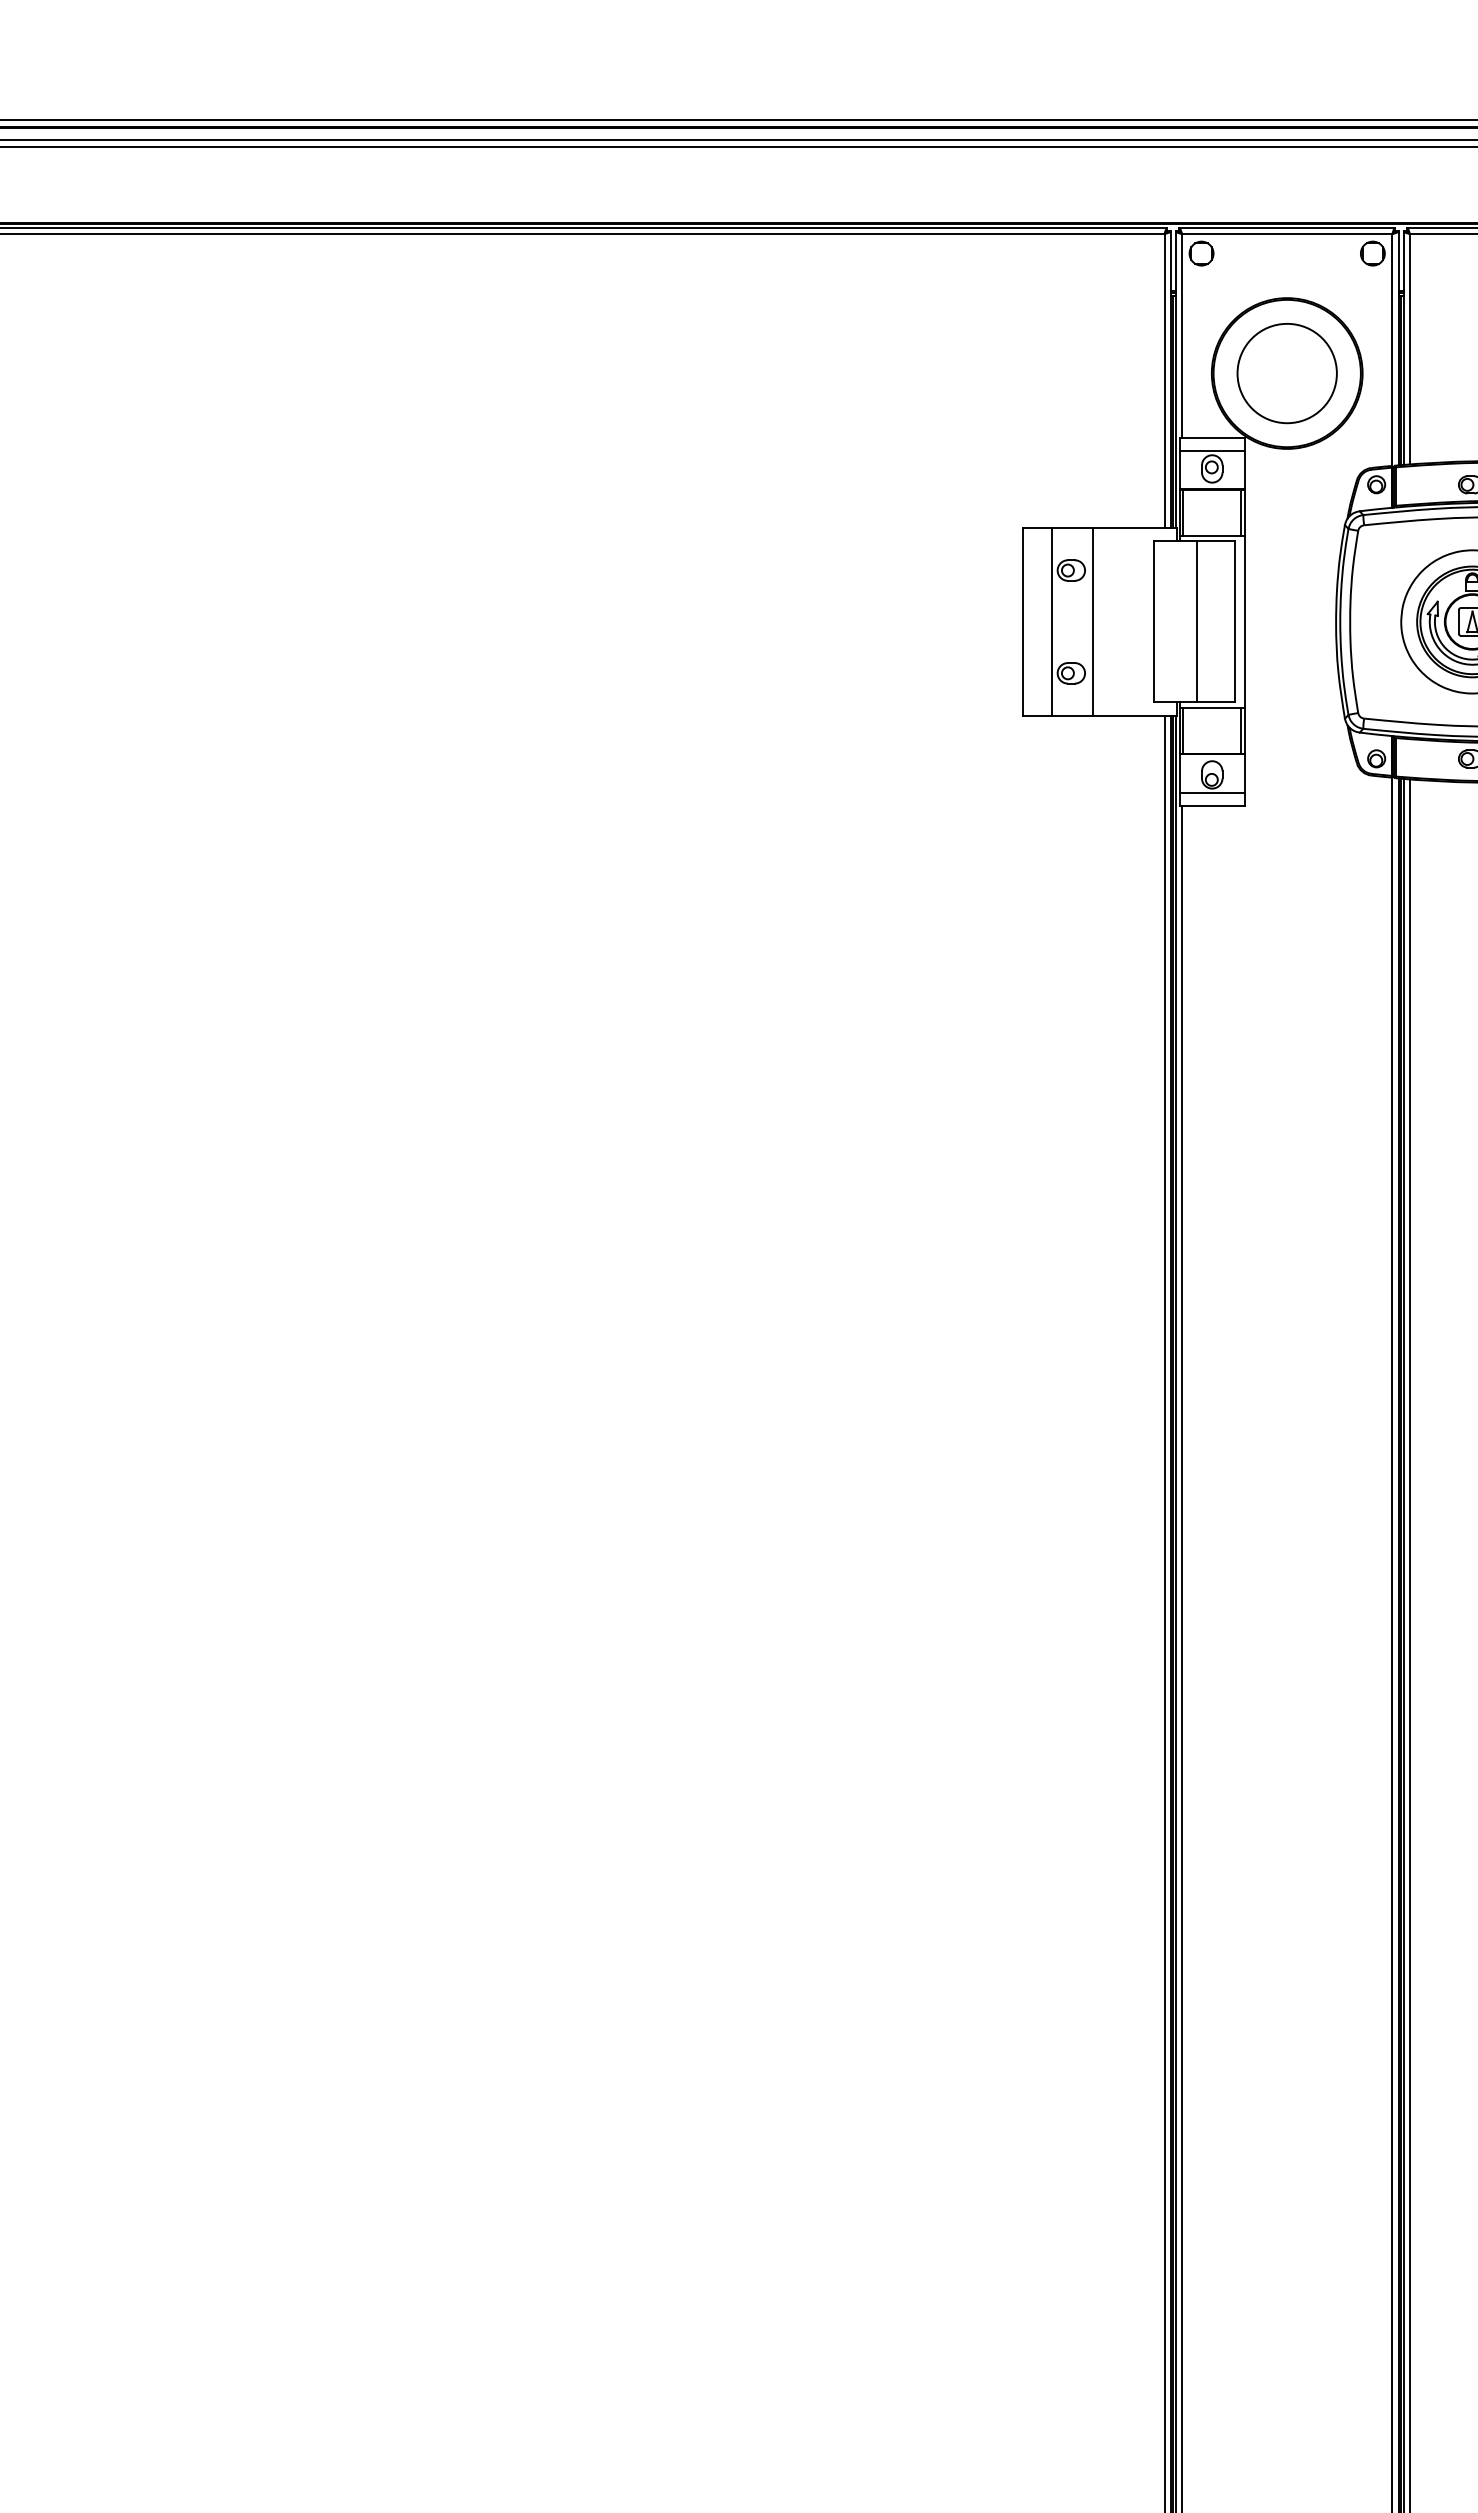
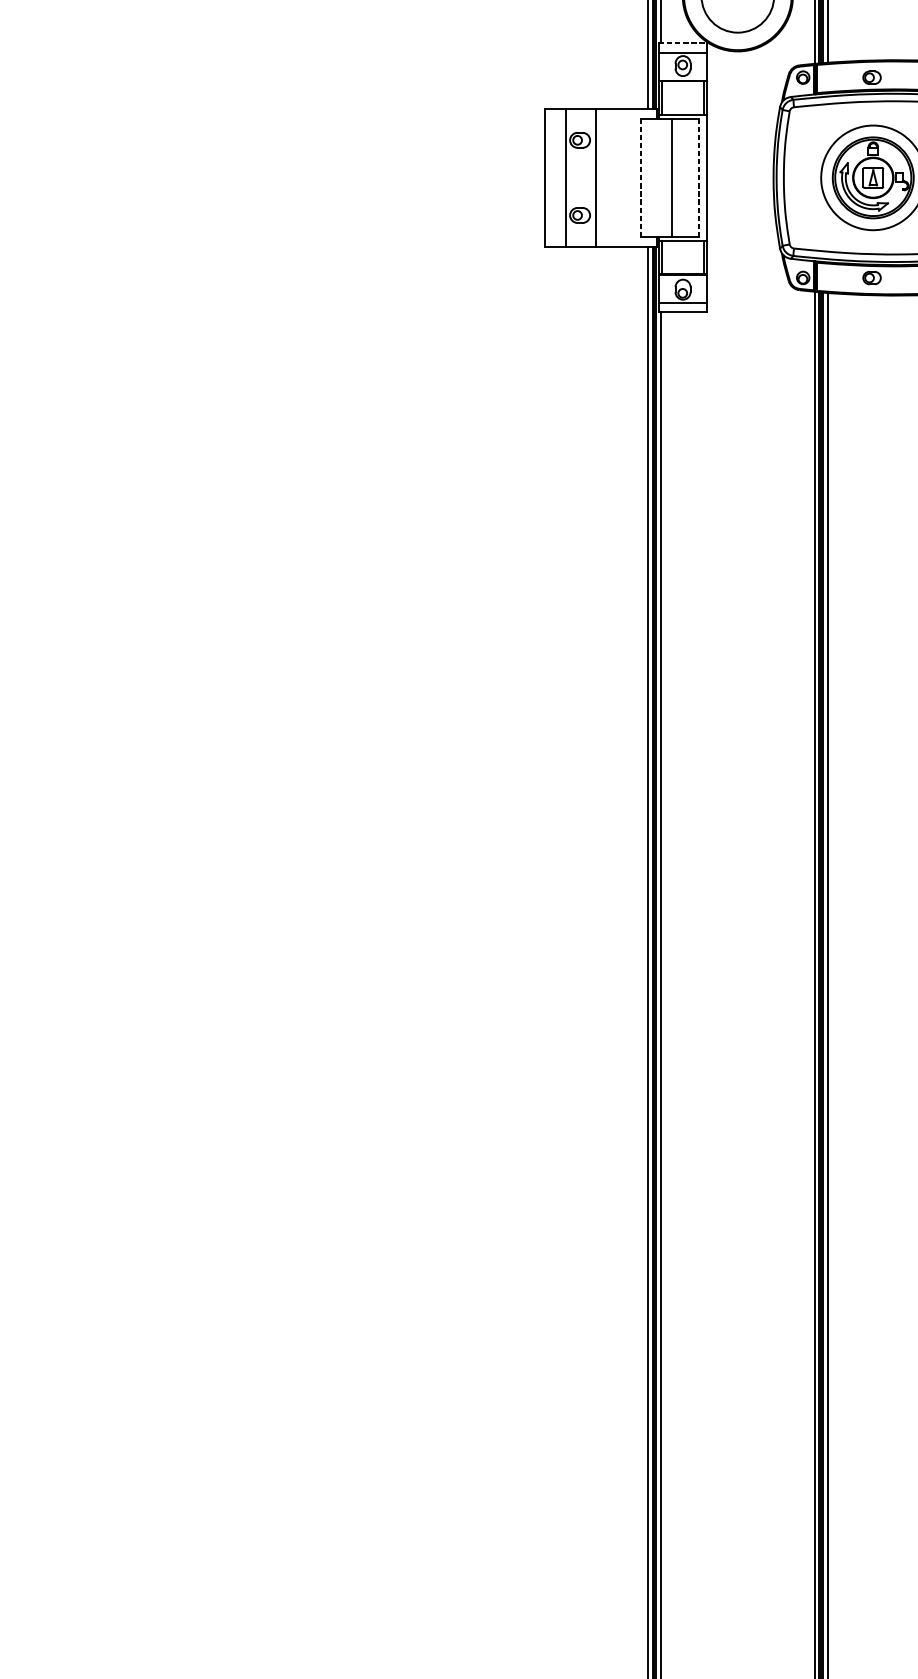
line: (1212, 438) -> (683, 43), solid -> dashed
line: (1154, 621) -> (640, 177), solid -> dashed
line: (1234, 621) -> (699, 177), solid -> dashed

